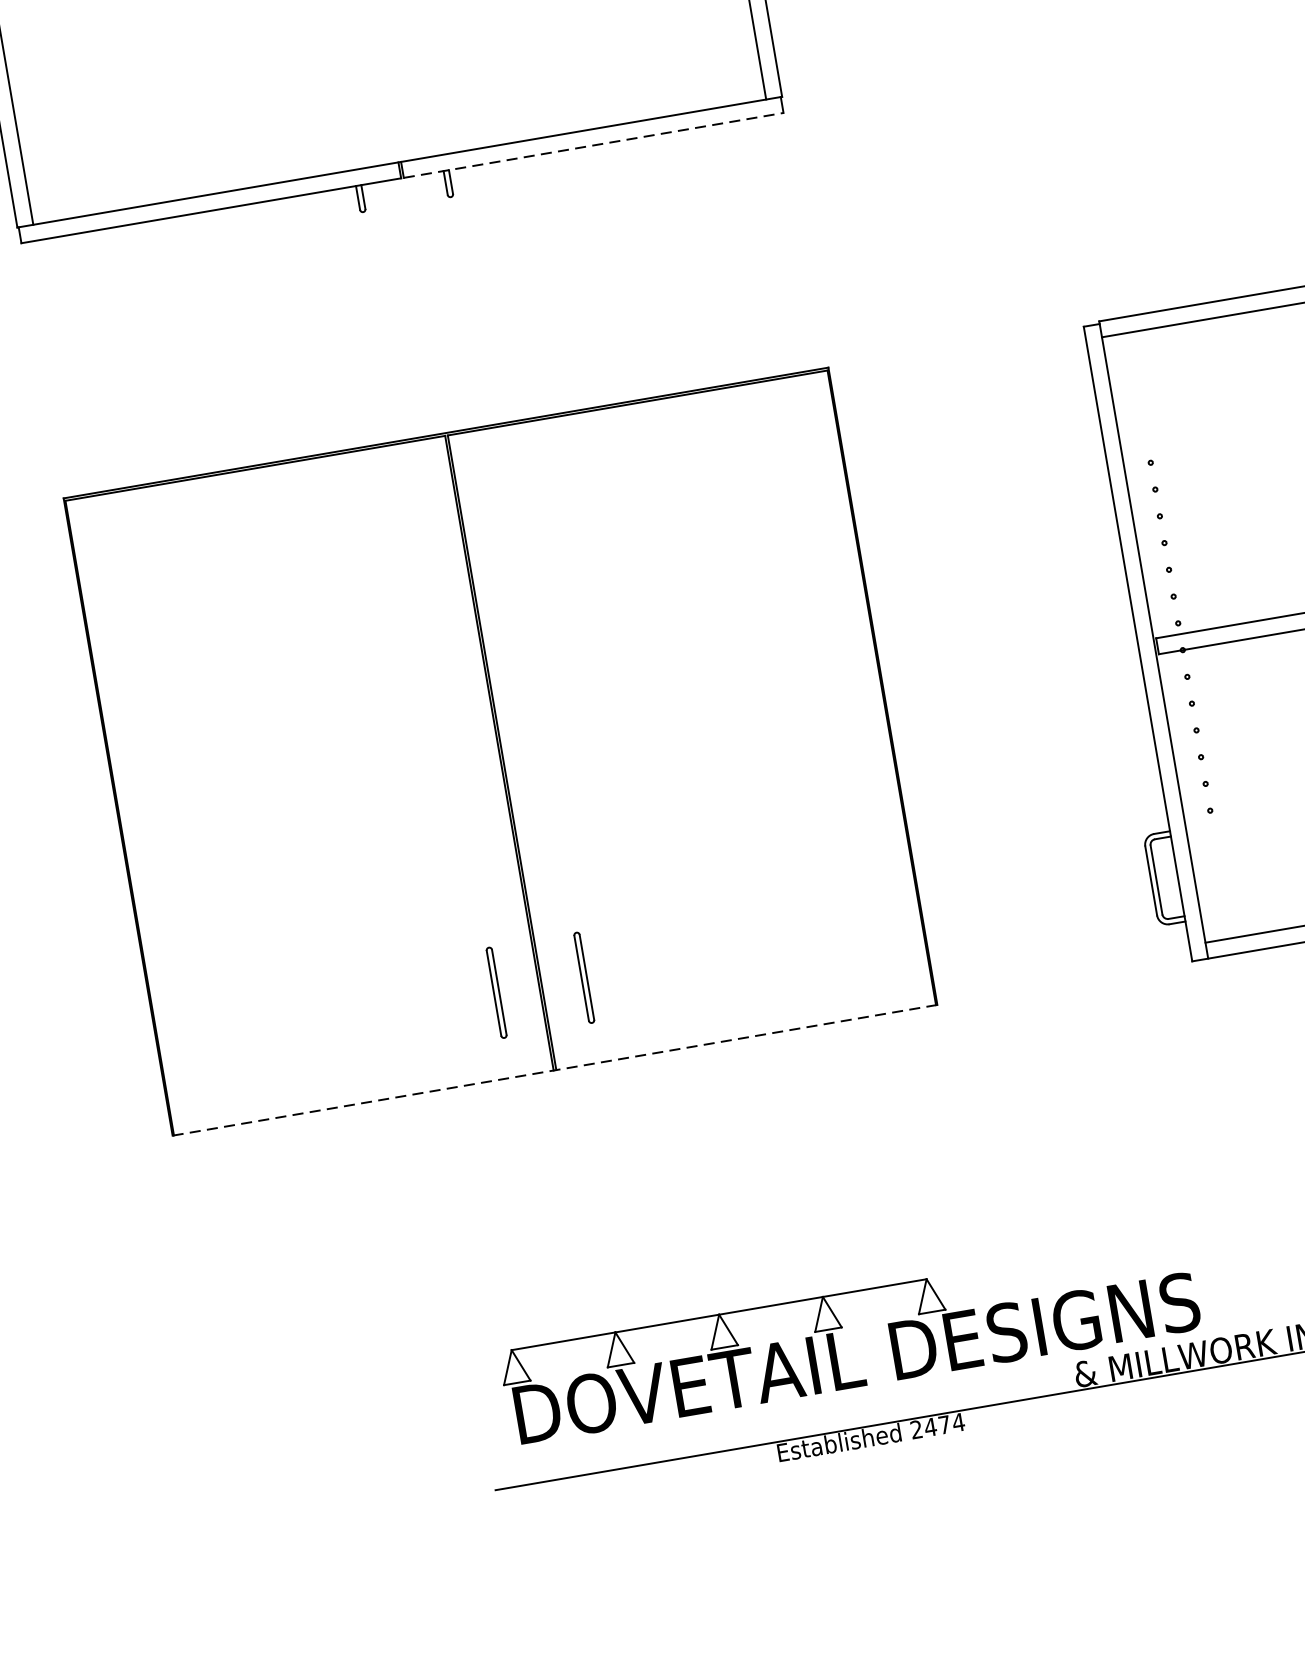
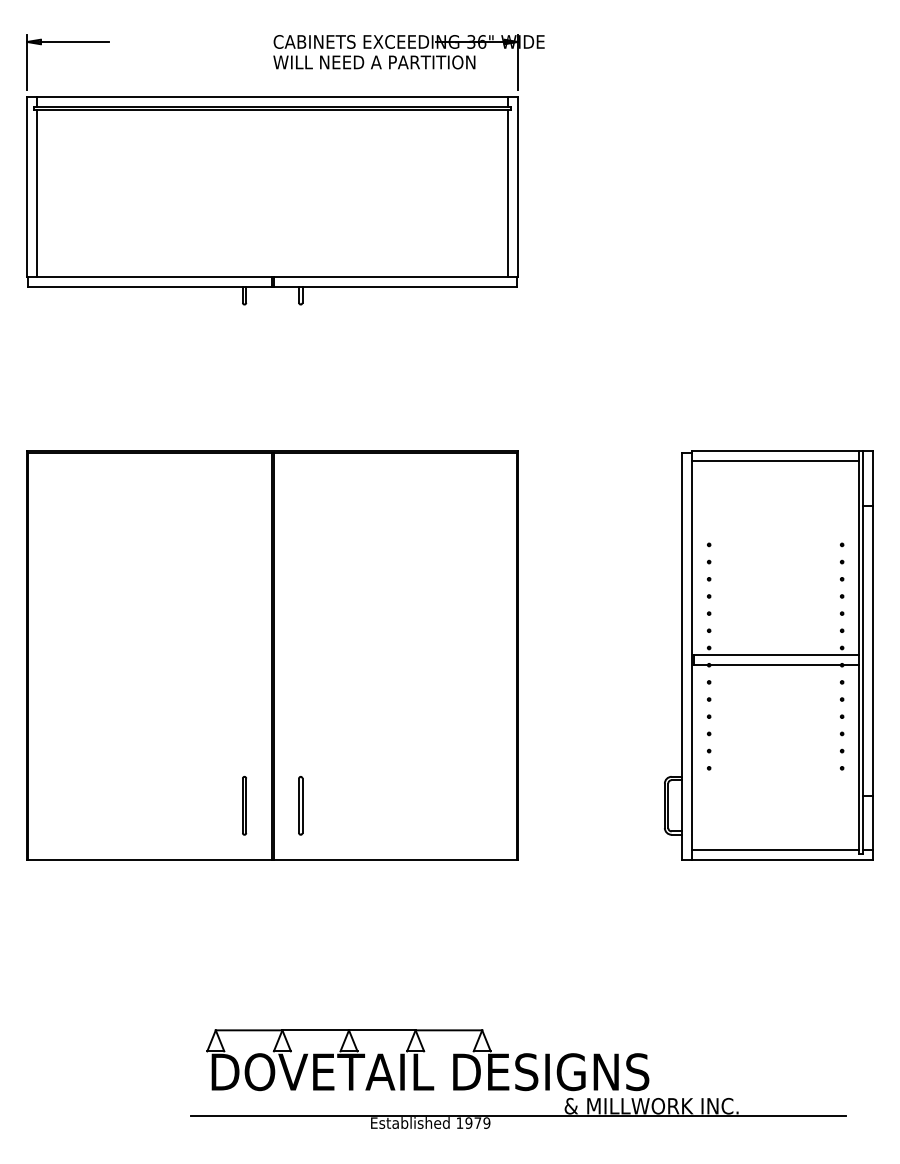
line: (593, 145) -> (395, 287), dashed -> solid
line: (554, 1070) -> (272, 860), dashed -> solid
text: (937, 1425) -> (473, 1122), 2474 -> 1979

